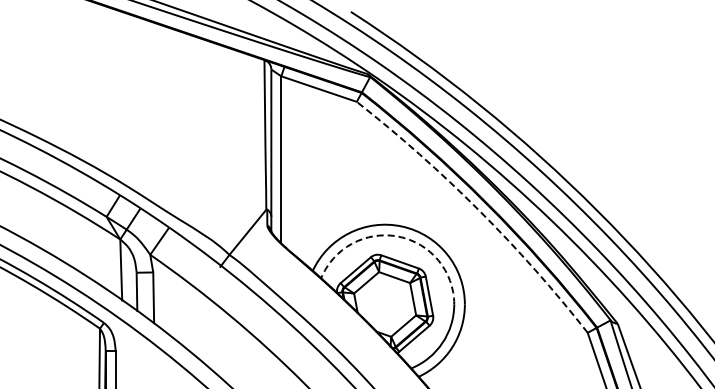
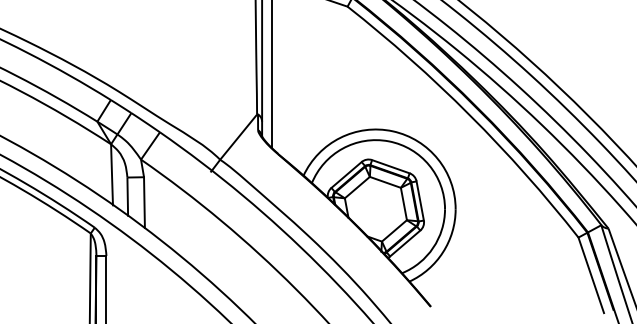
arc: (479, 210) -> (470, 115), dashed -> solid
arc: (398, 236) -> (389, 141), dashed -> solid

